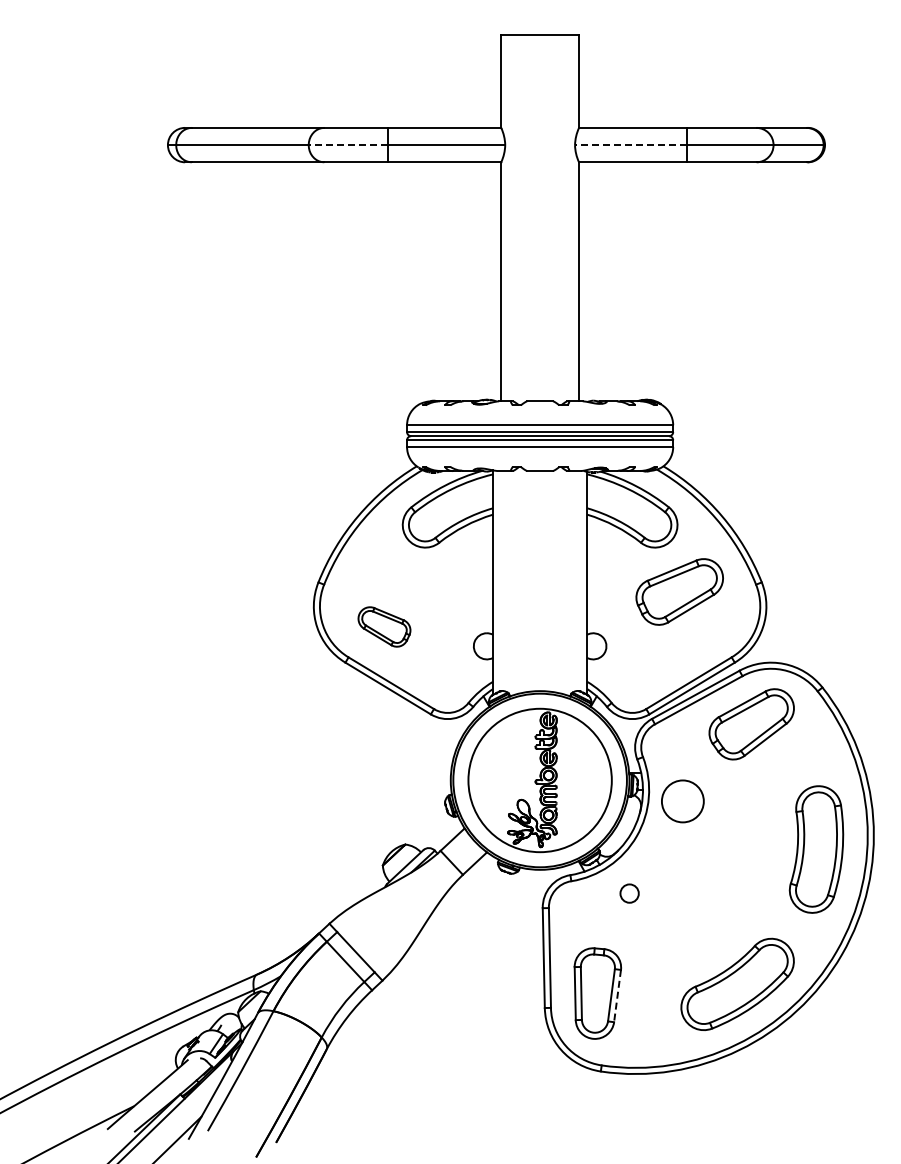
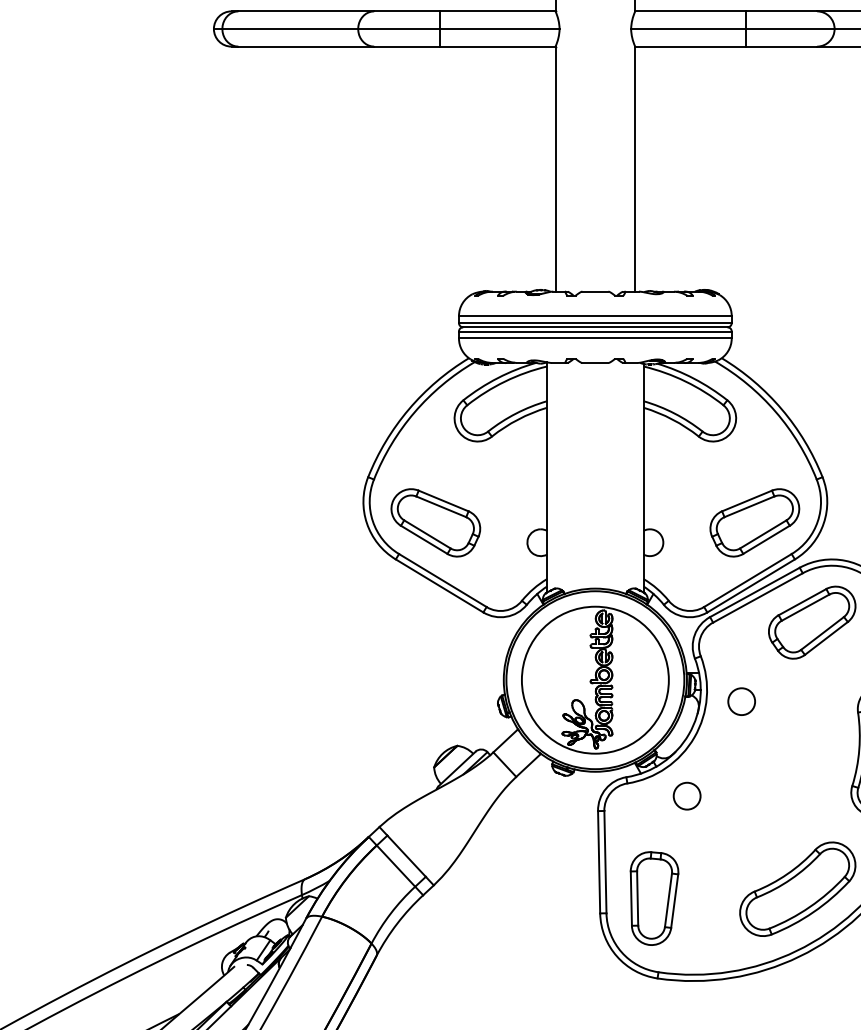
line: (348, 145) -> (398, 29), dashed -> solid
line: (630, 145) -> (687, 29), dashed -> solid
part: (679, 591) -> (754, 522), moved
part: (384, 626) -> (435, 522), size x1.67
circle: (682, 801) -> (741, 701), size x0.62
circle: (629, 893) -> (686, 796), size x1.43
line: (617, 996) -> (674, 901), dashed -> solid

